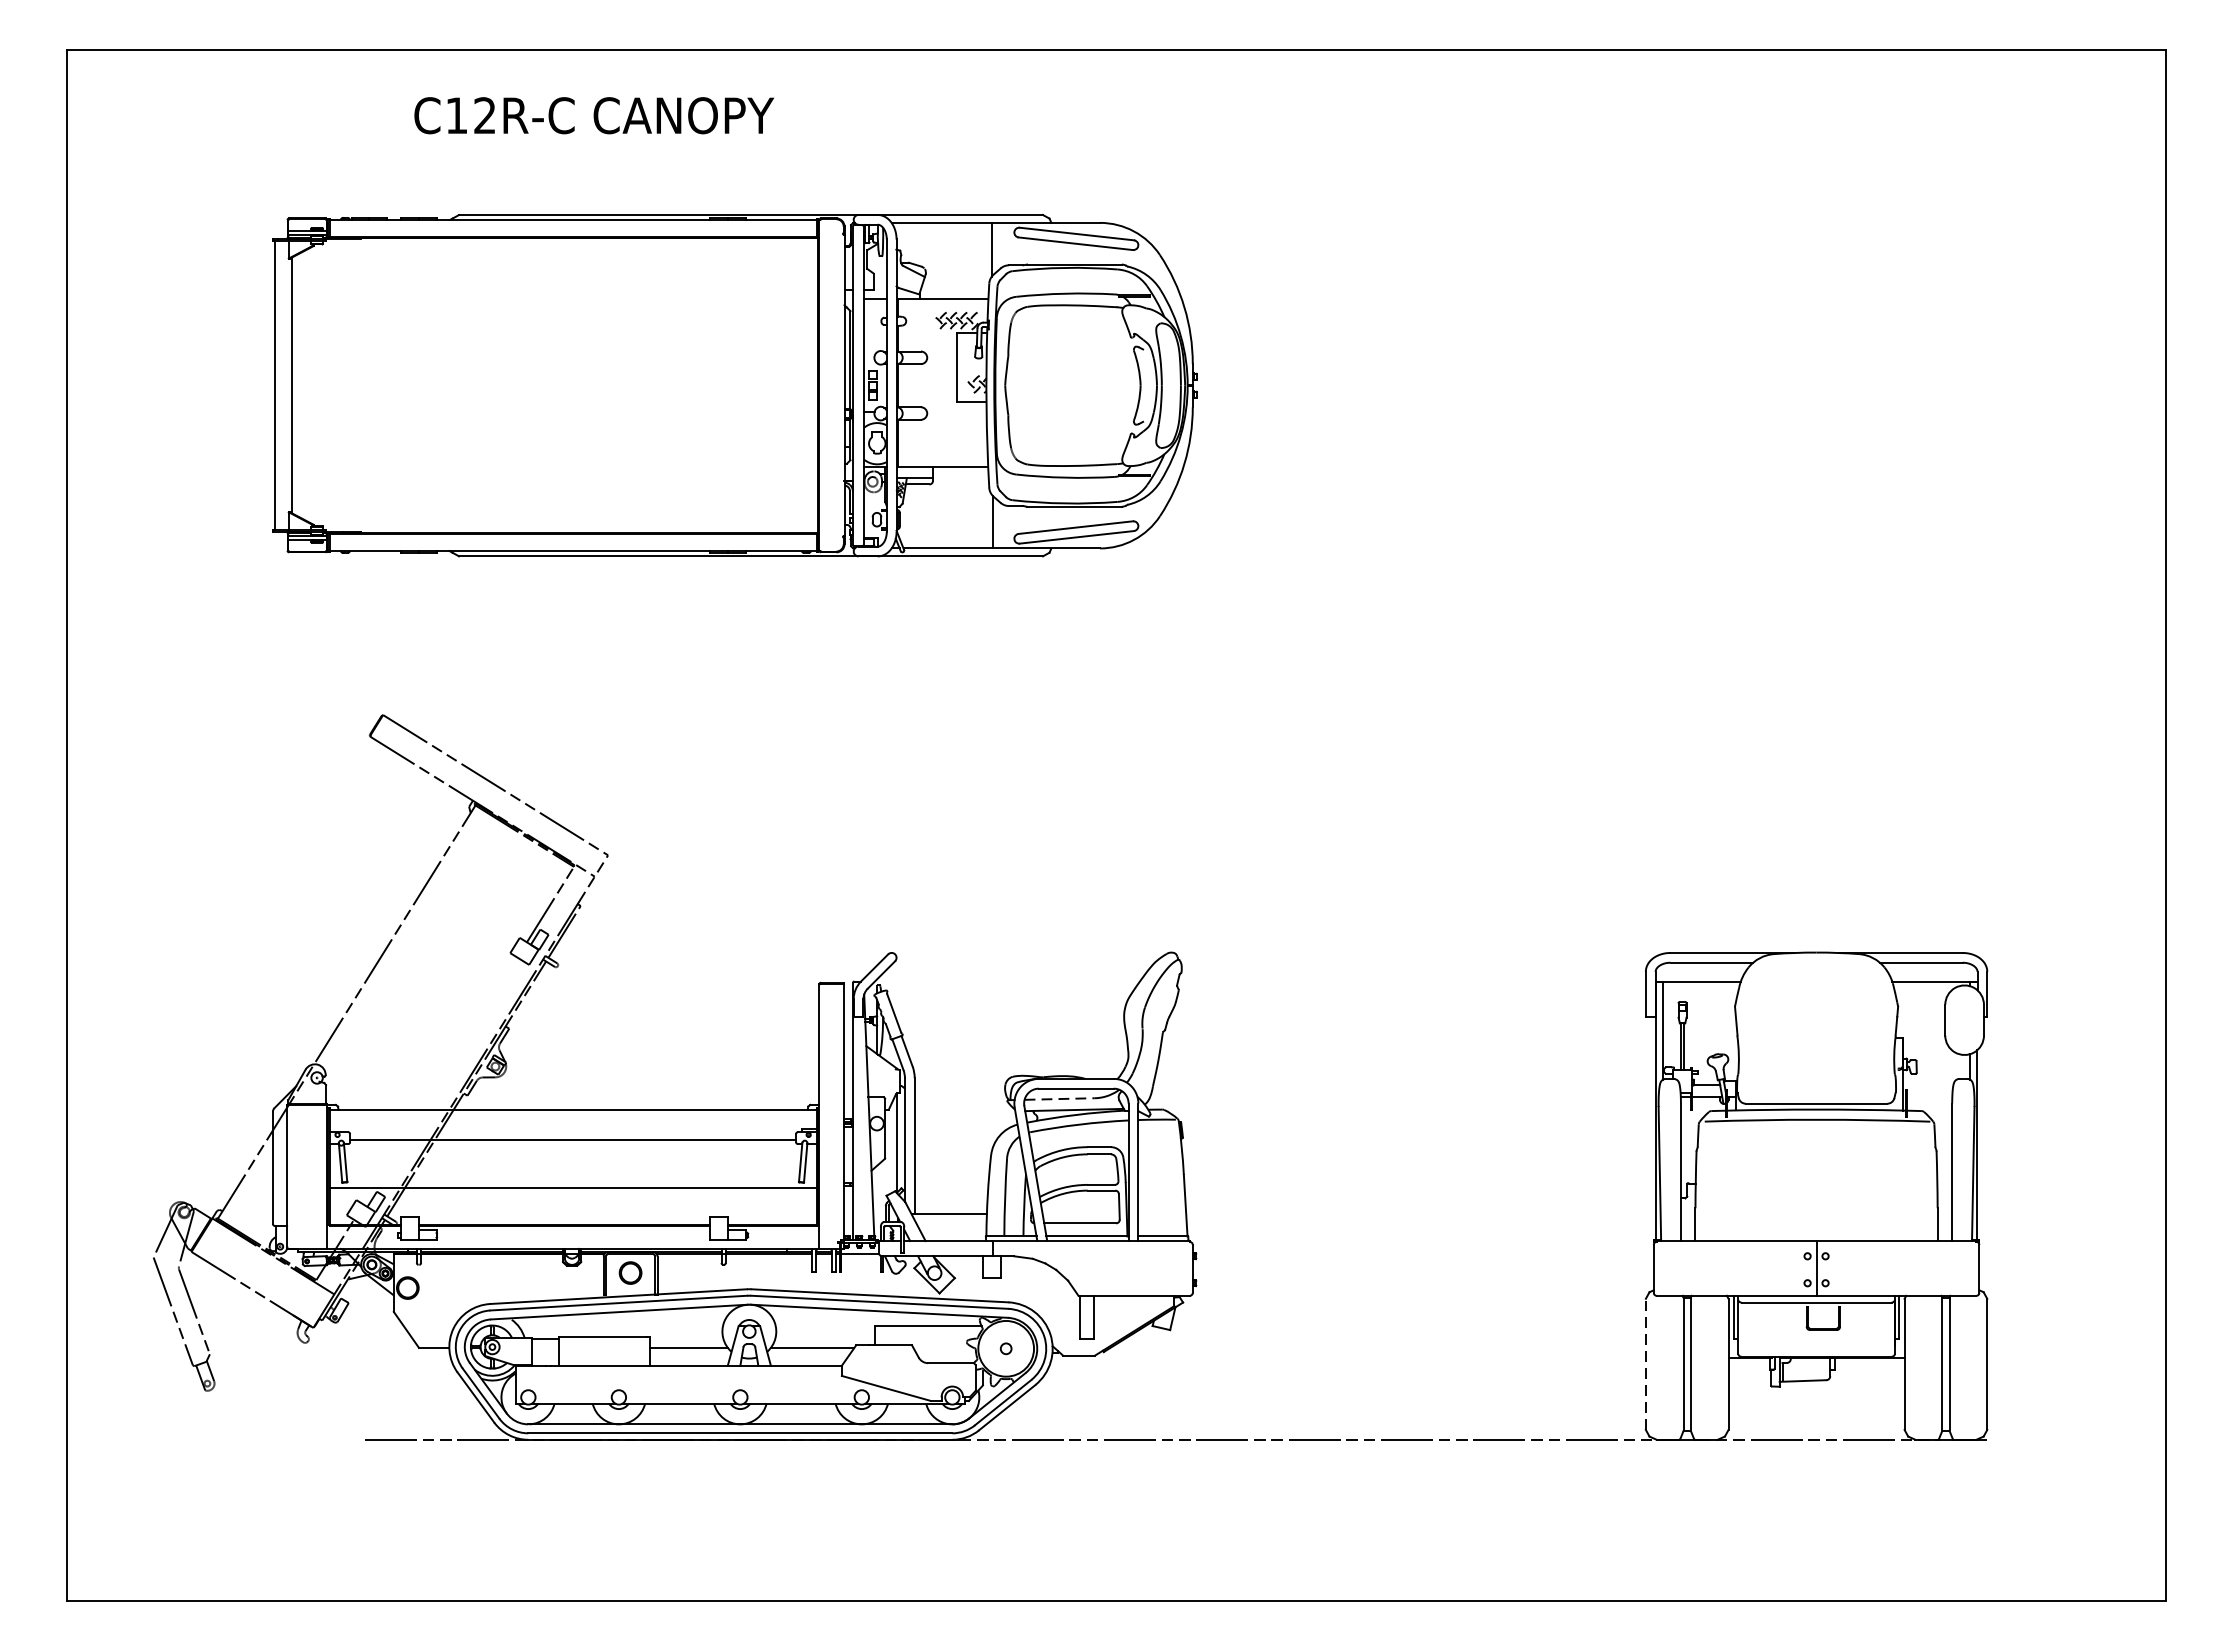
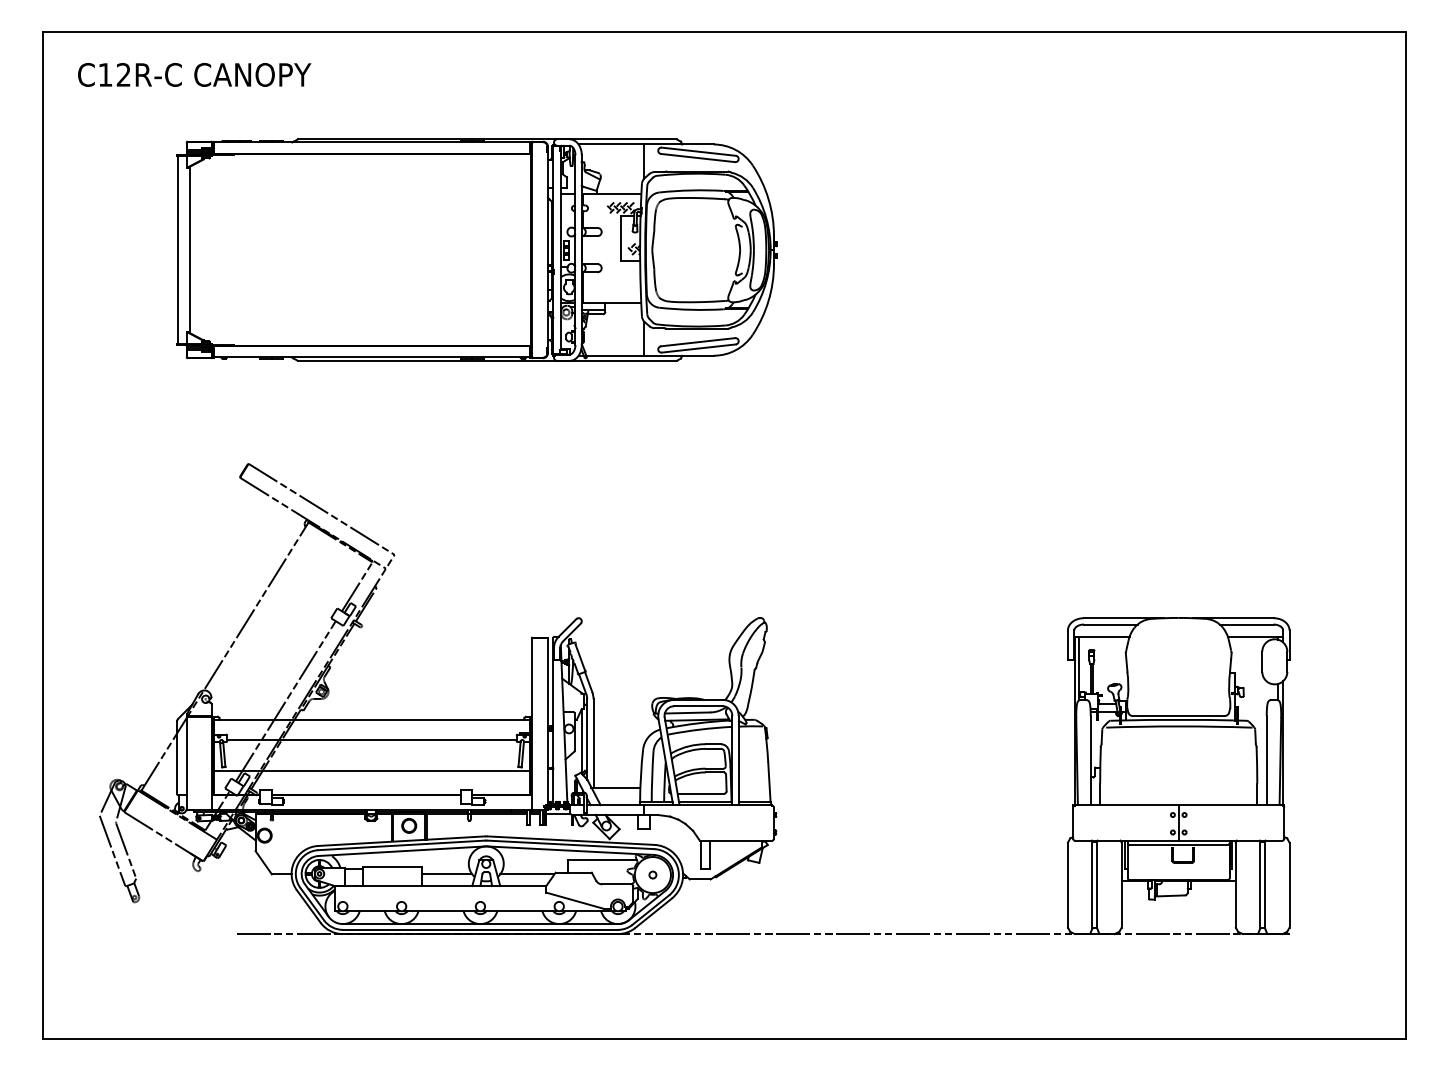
text: (594, 115) -> (194, 74), moved
line: (439, 1081) -> (285, 701), added
line: (1059, 1098) -> (687, 712), dashed -> solid
line: (1645, 1364) -> (1067, 885), dashed -> solid

